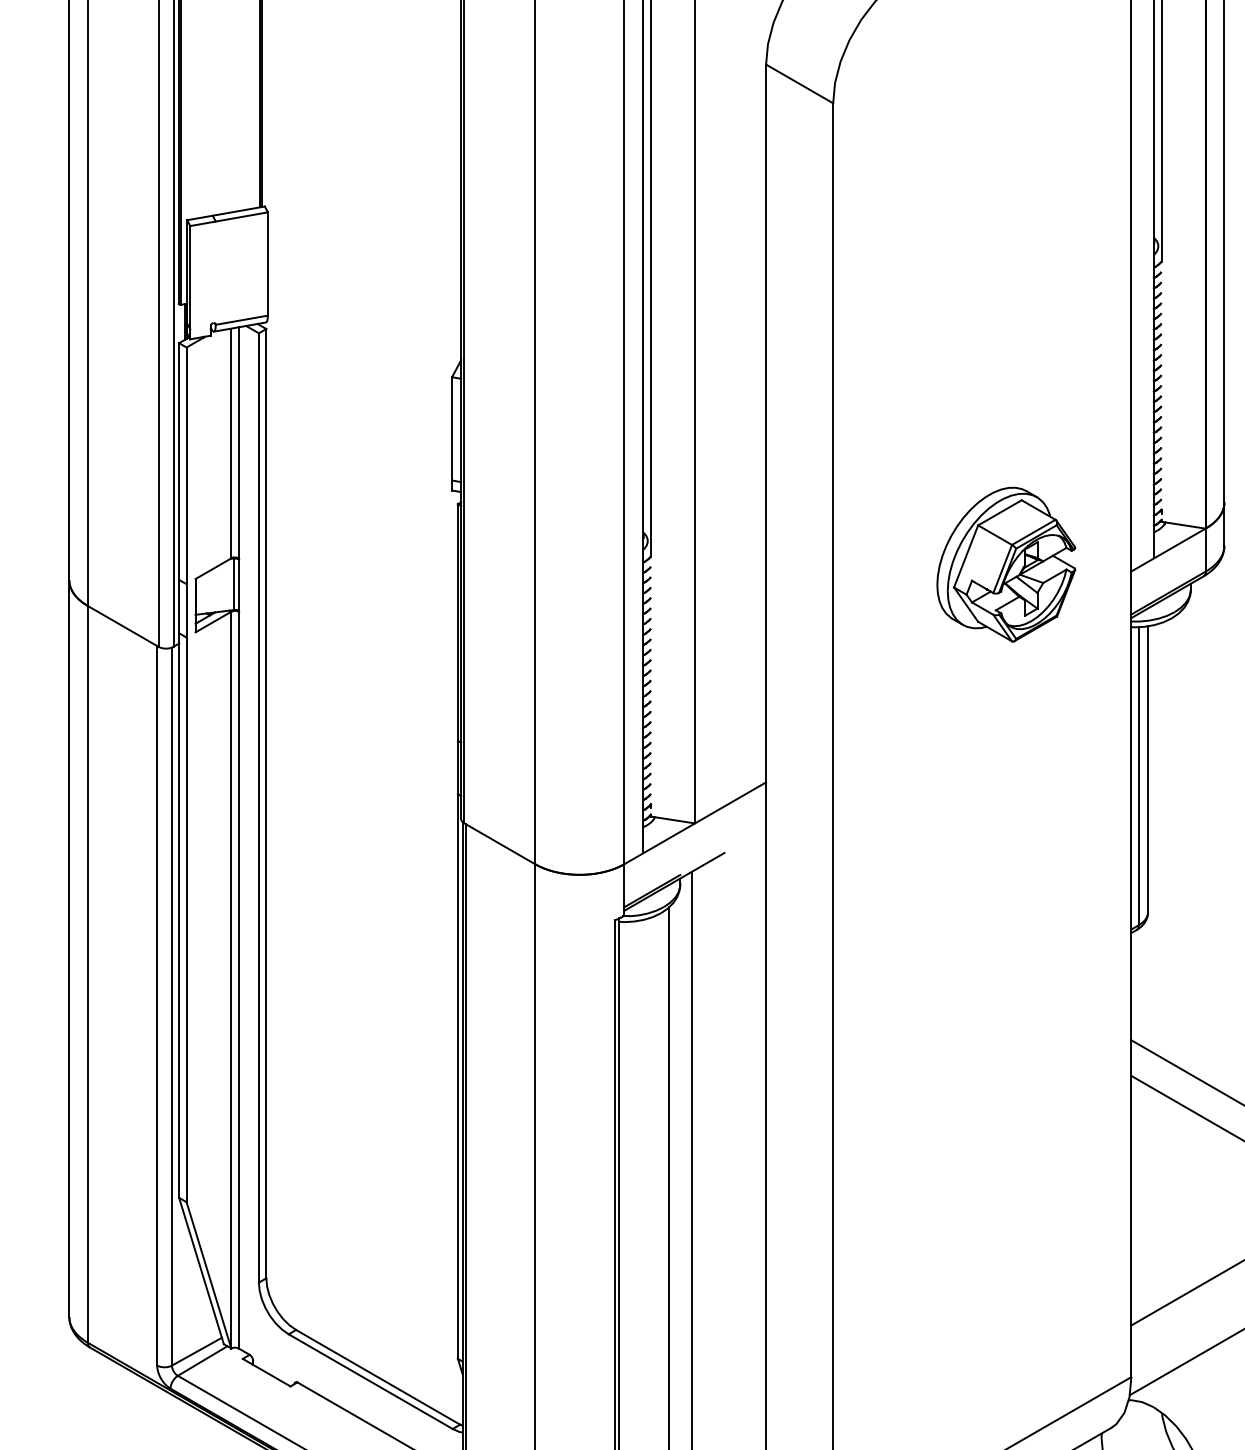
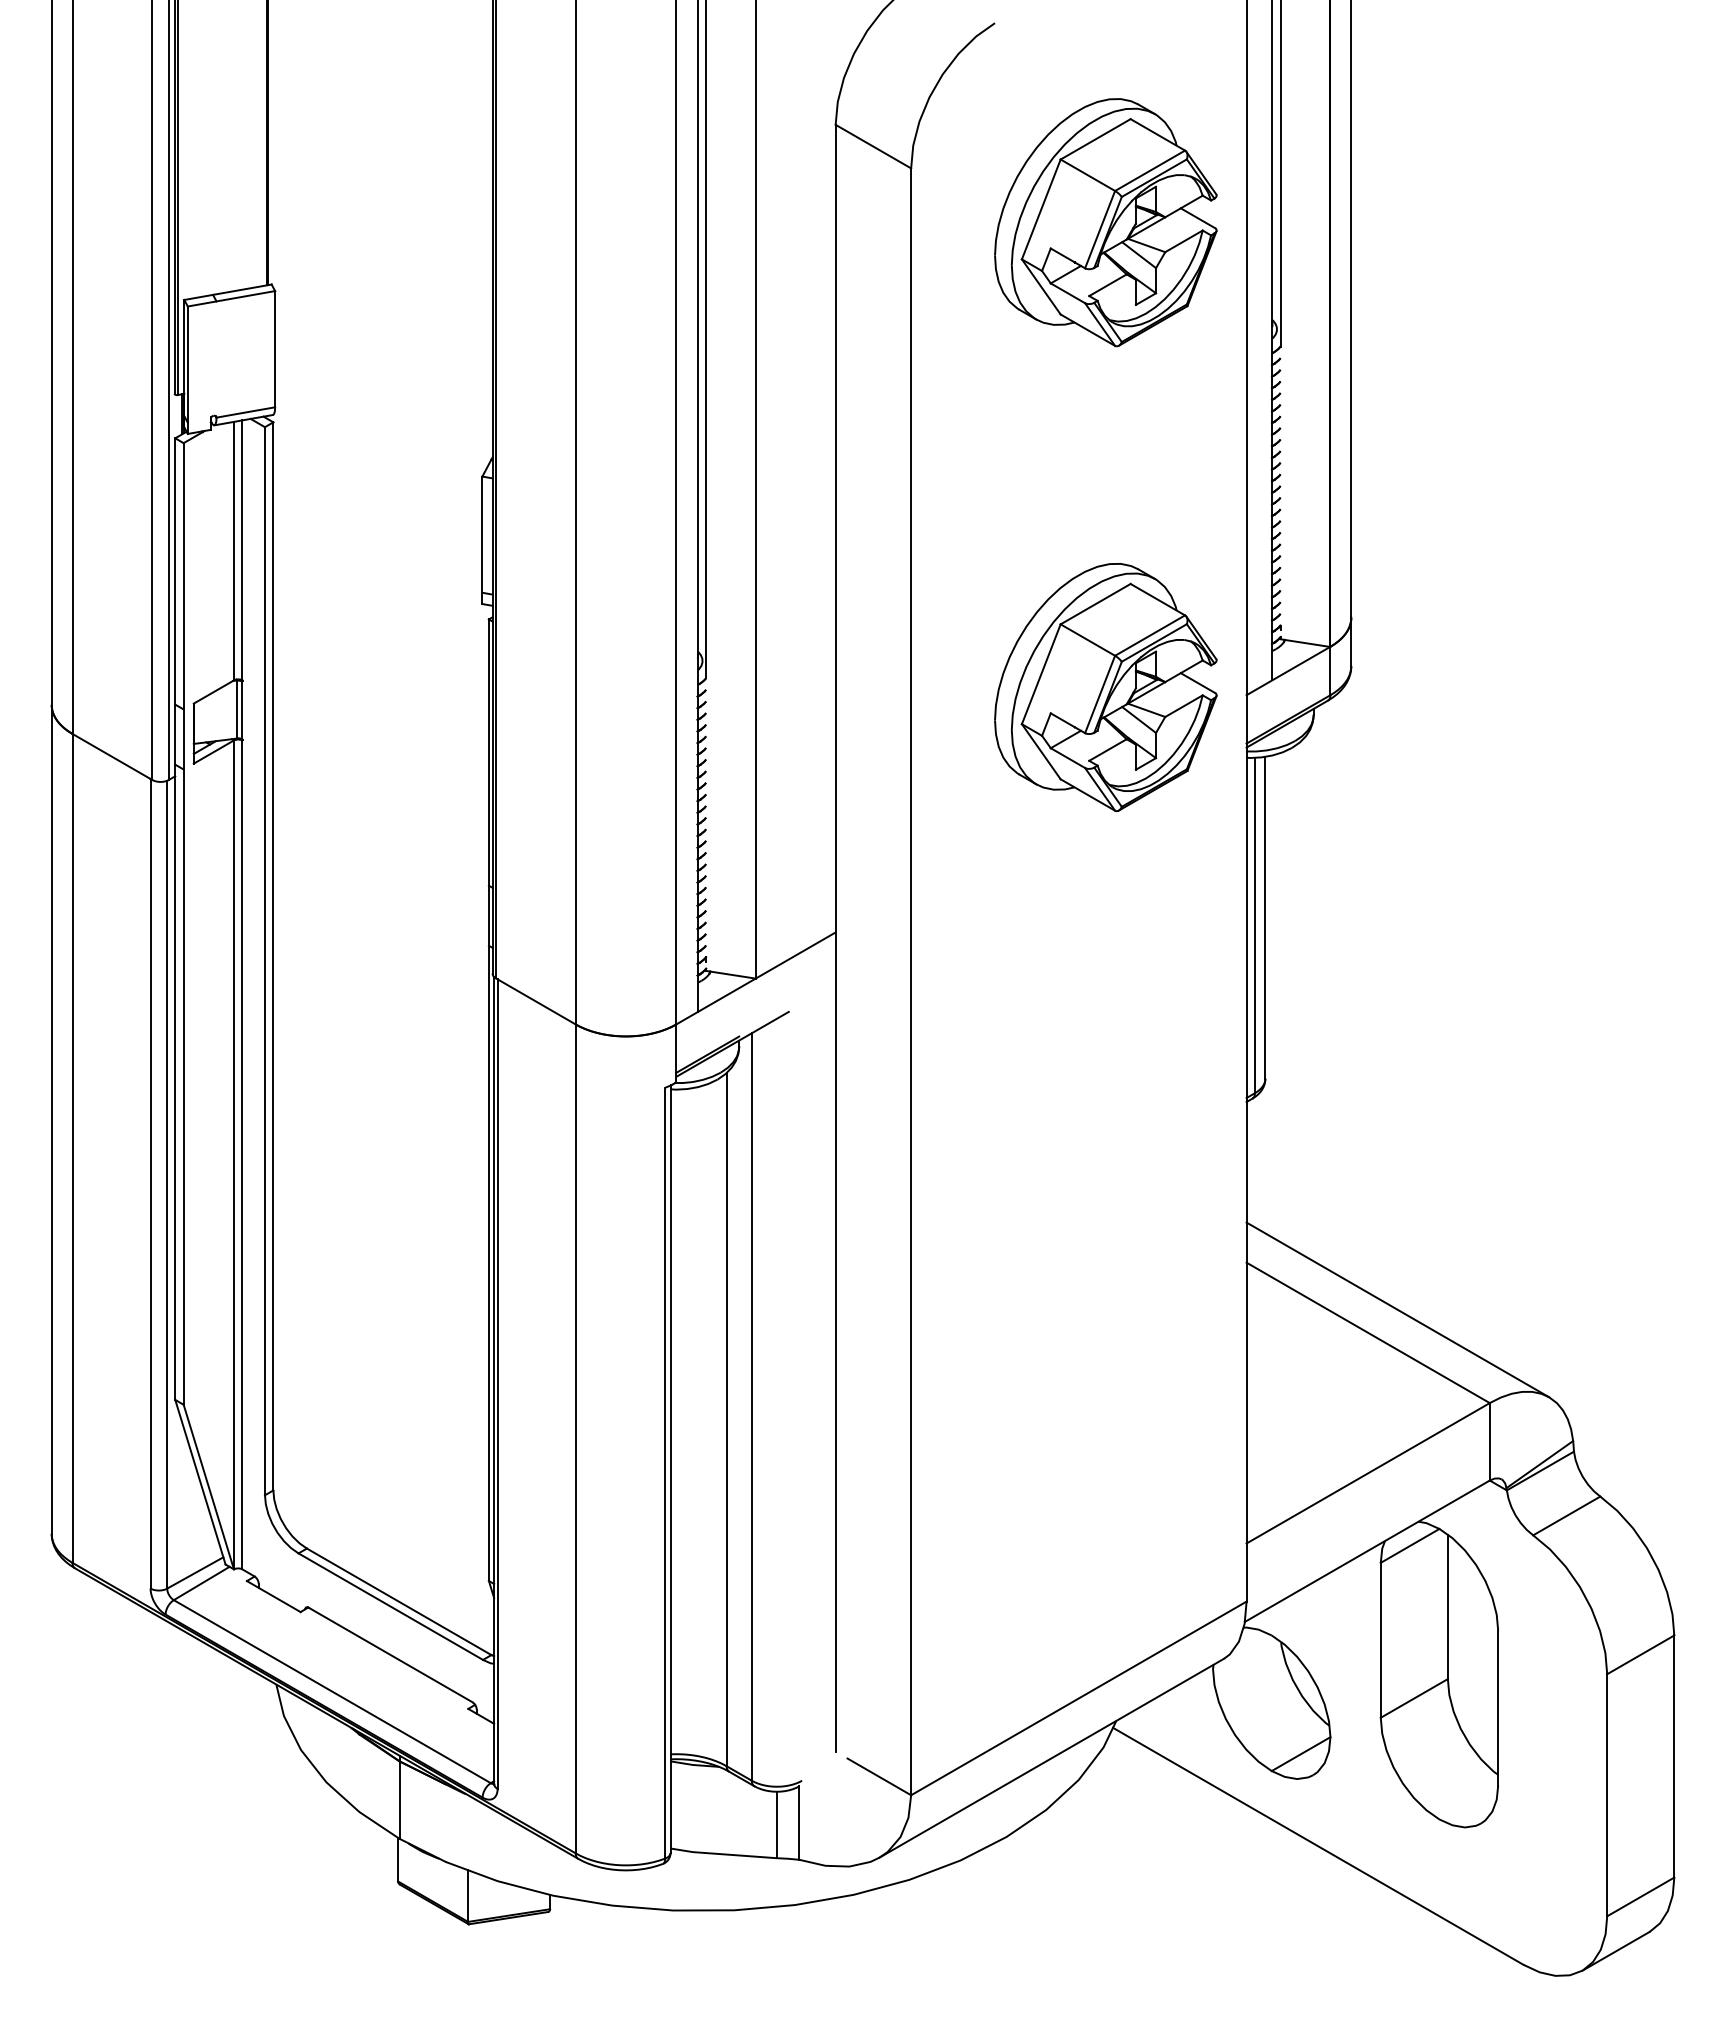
part: (1005, 151) -> (1105, 222), added
part: (1005, 564) -> (1105, 687), size x1.43

